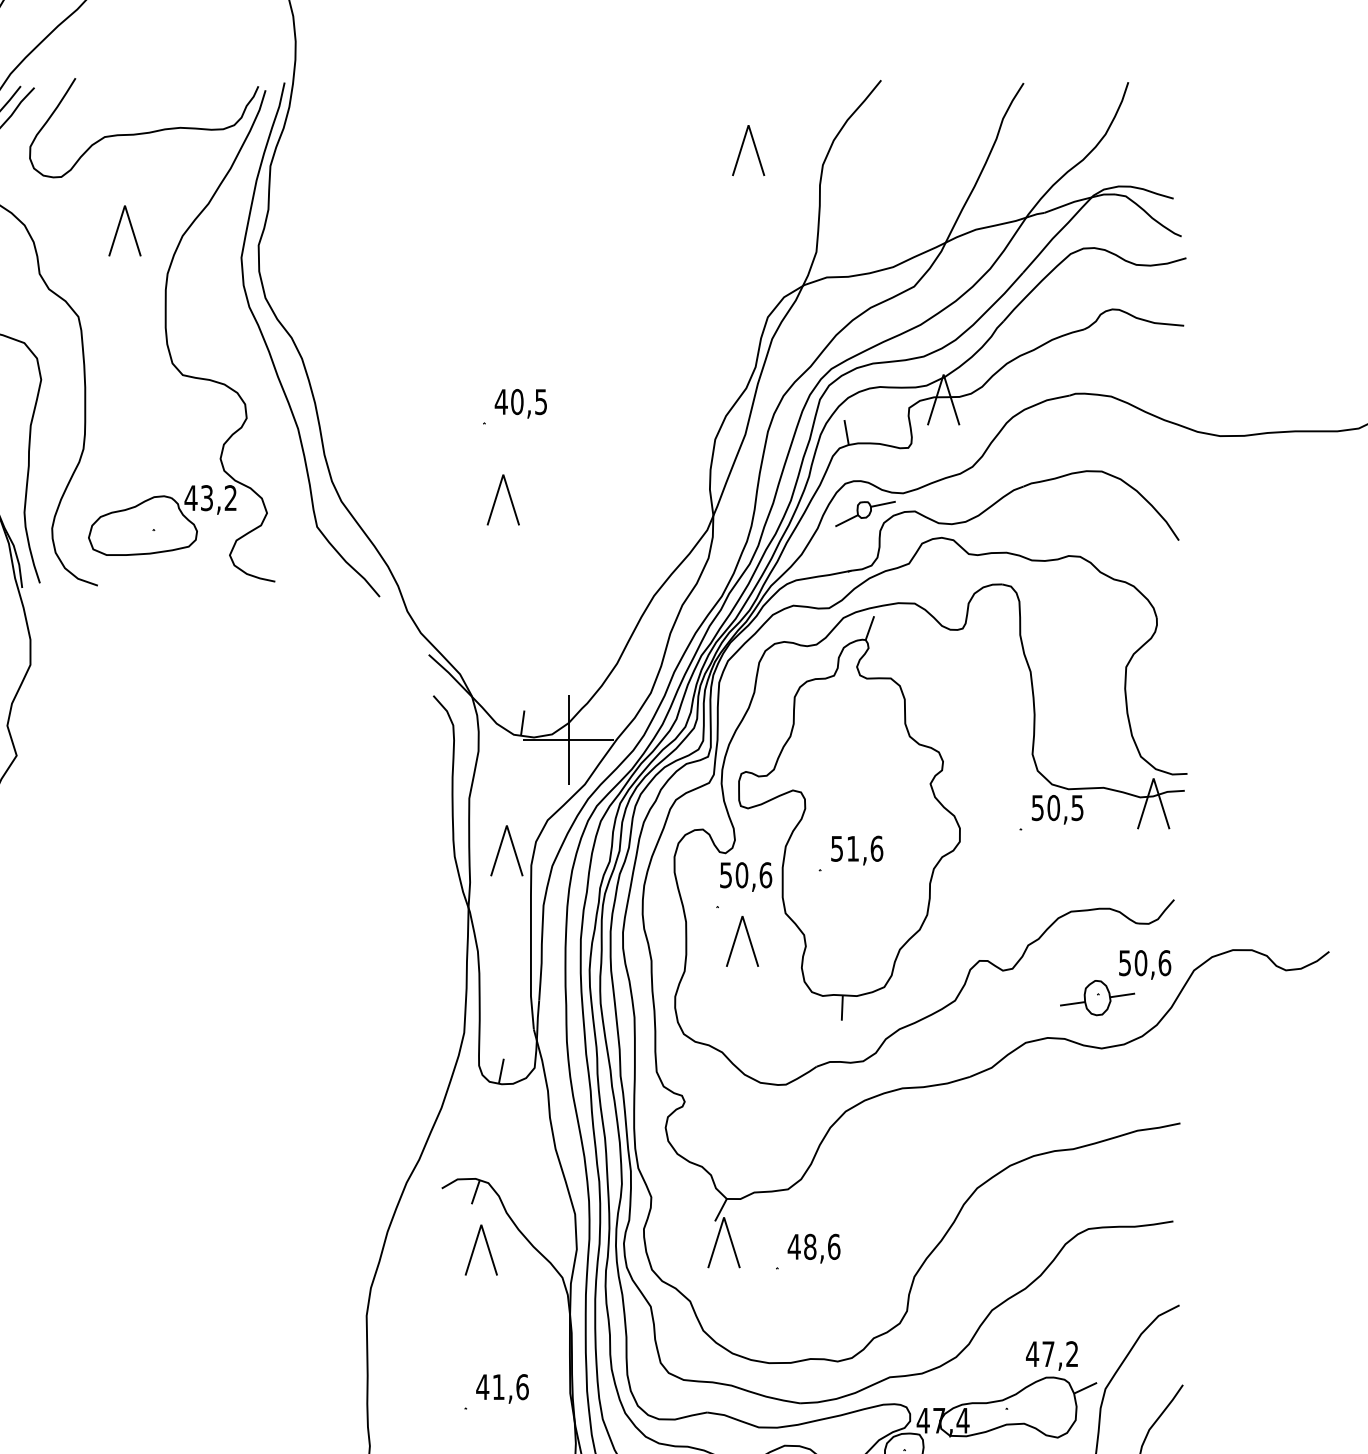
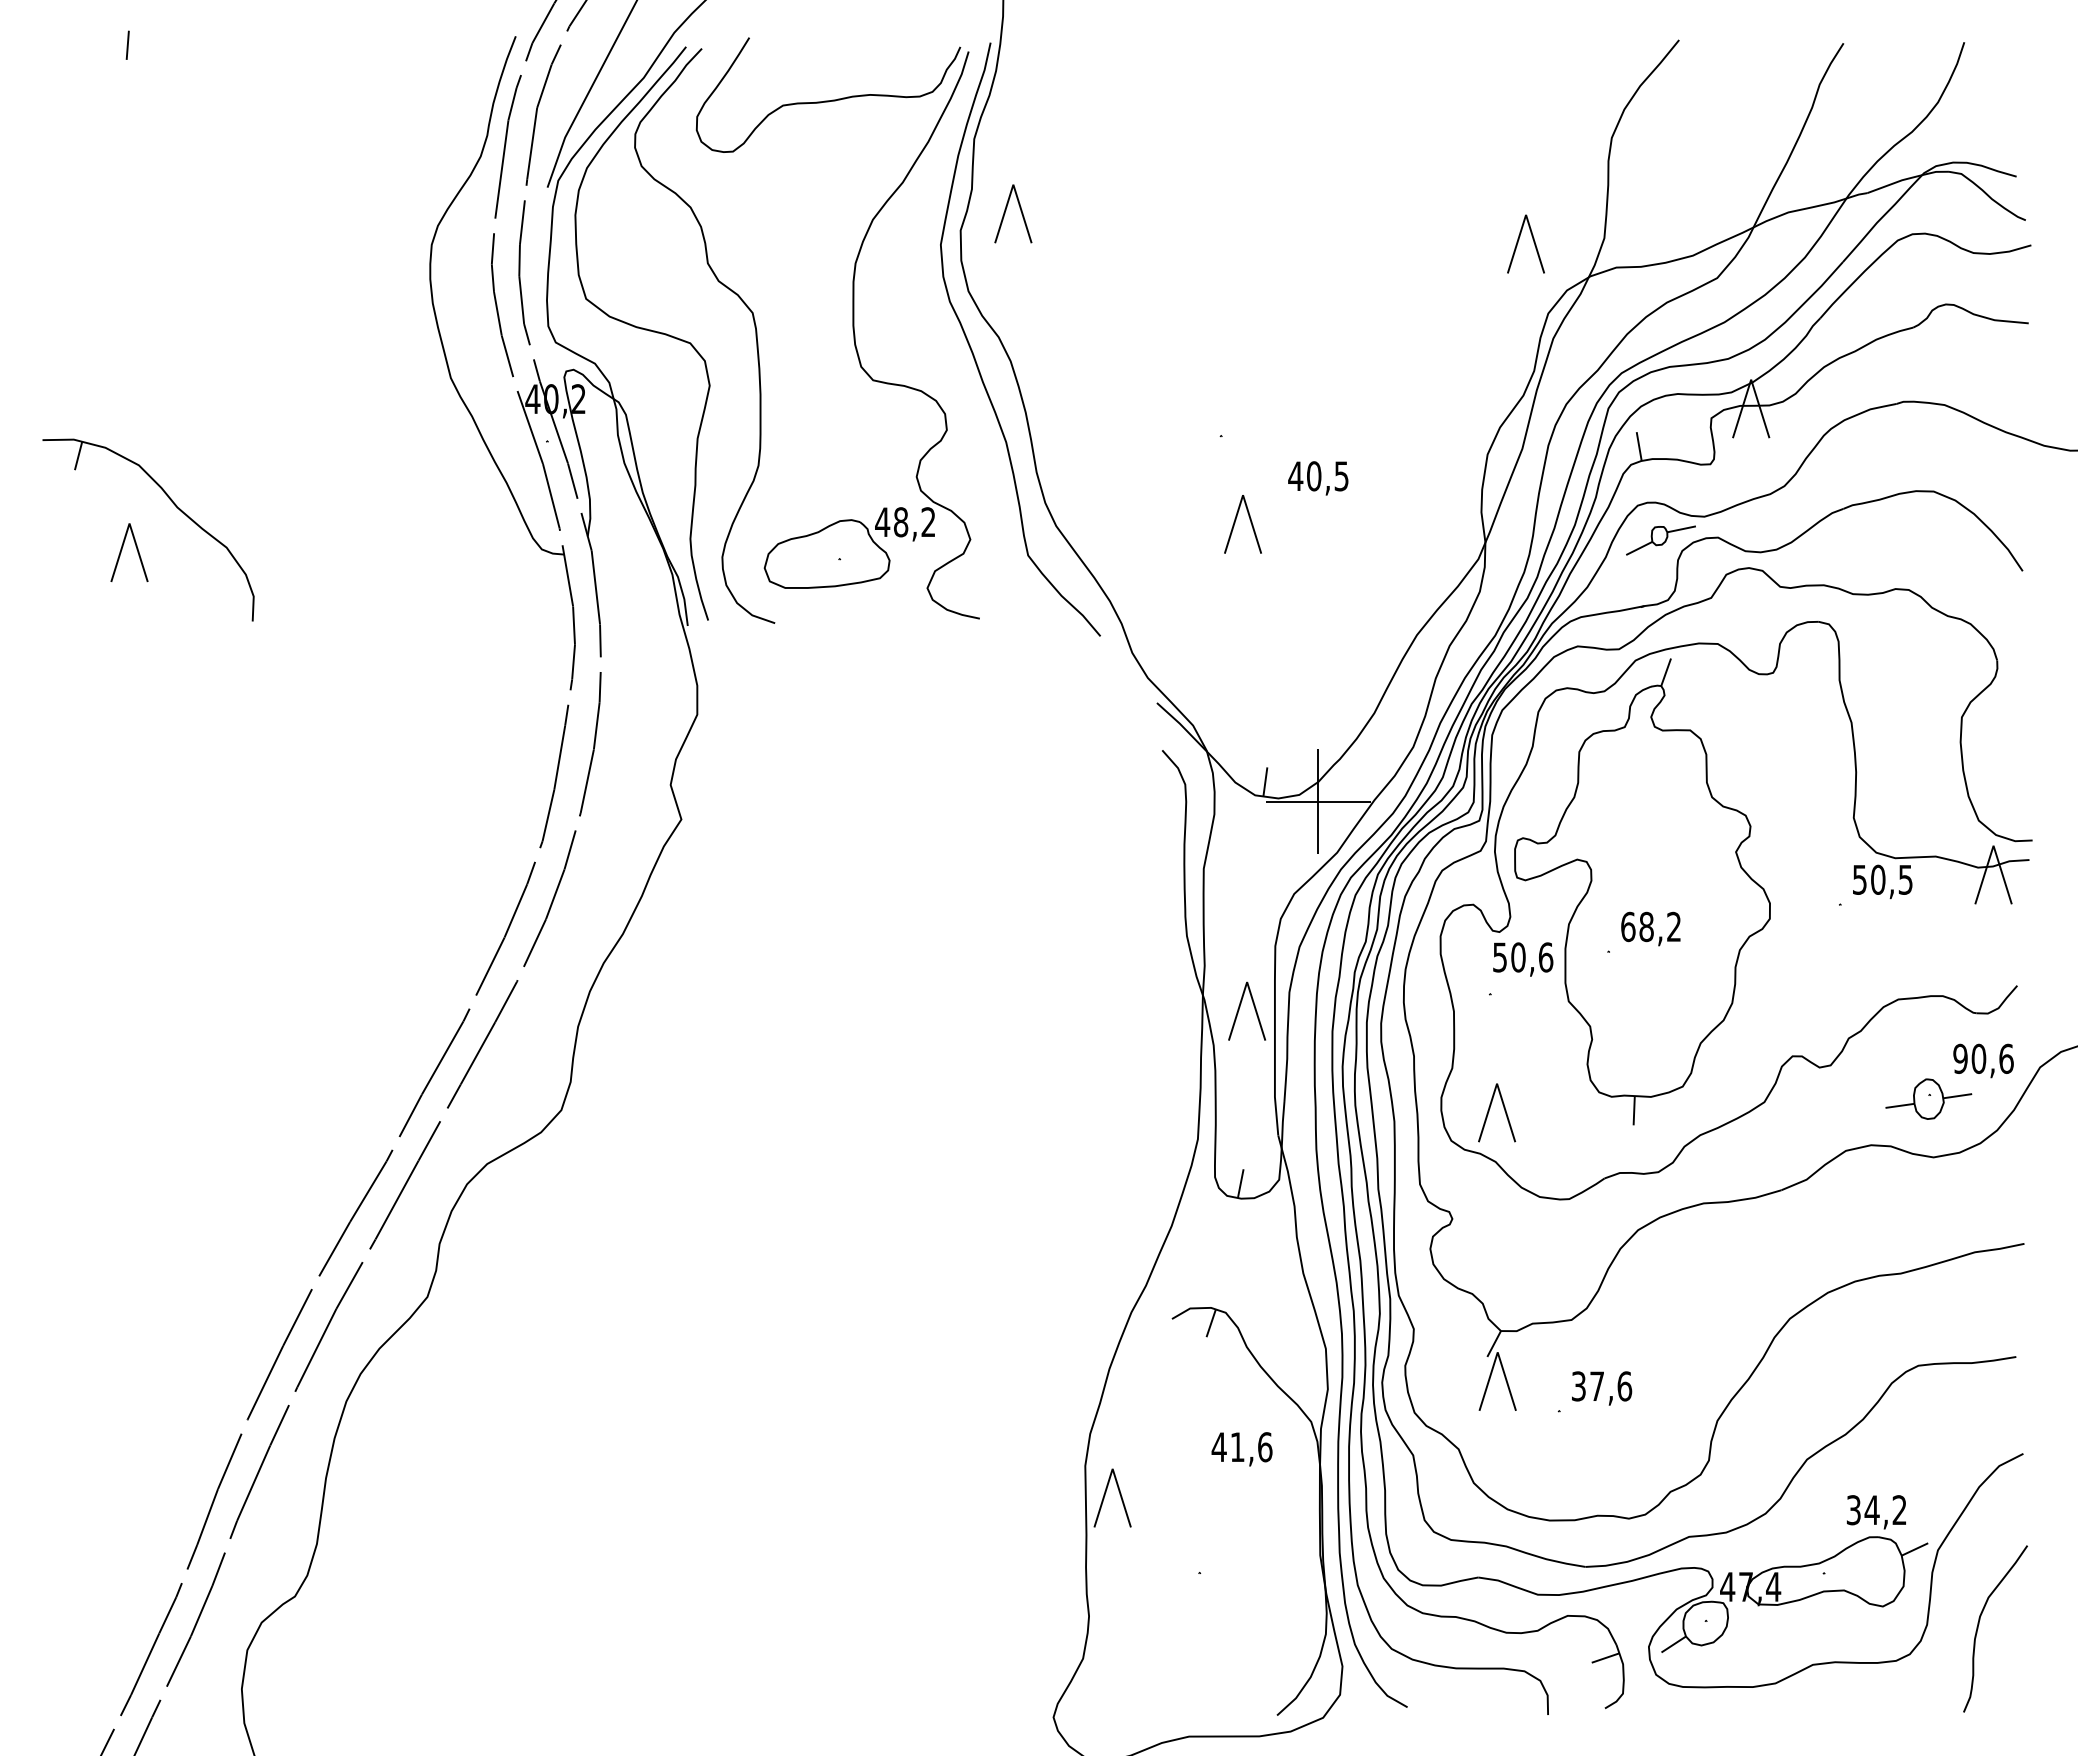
part: (742, 150) -> (1518, 243), moved
part: (131, 228) -> (1020, 211), moved
text: (521, 403) -> (1318, 478), moved
text: (207, 498) -> (901, 522), 43,2 -> 48,2
part: (501, 847) -> (1240, 1007), moved
text: (857, 848) -> (1651, 926), 51,6 -> 68,2
part: (748, 940) -> (1504, 1111), moved
text: (1125, 962) -> (1960, 1058), 50,6 -> 90,6
part: (475, 1247) -> (1105, 1495), moved
text: (801, 1247) -> (1587, 1386), 48,6 -> 37,6
text: (1040, 1354) -> (1862, 1510), 47,2 -> 34,2
text: (502, 1389) -> (1241, 1449), moved

